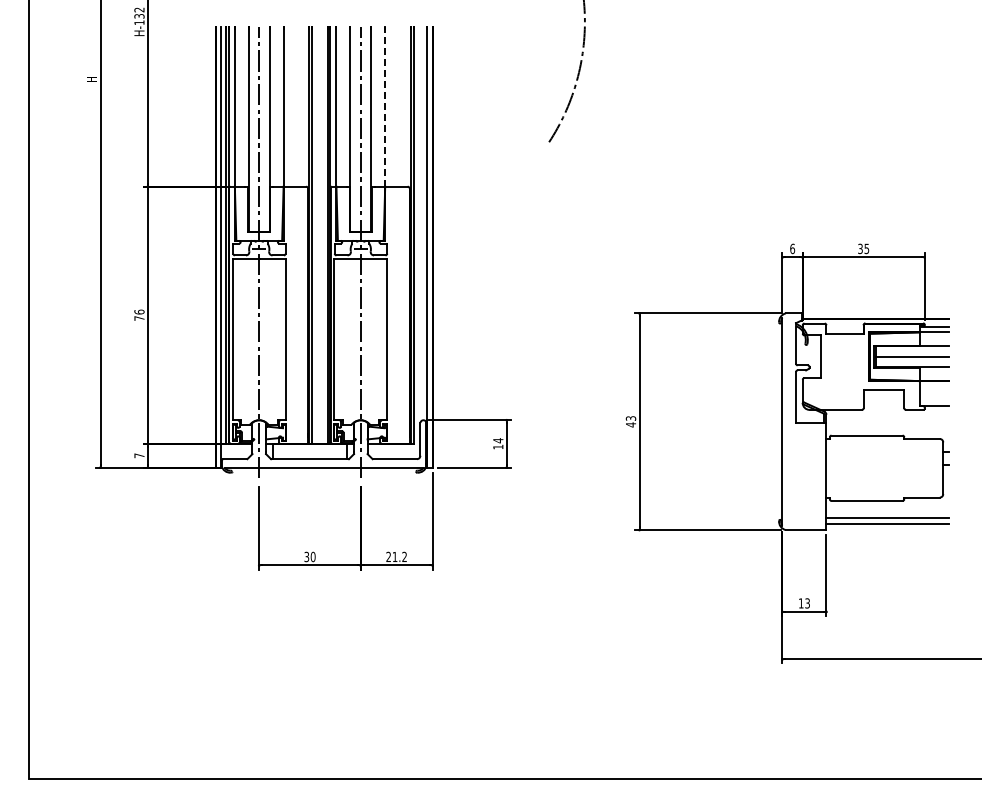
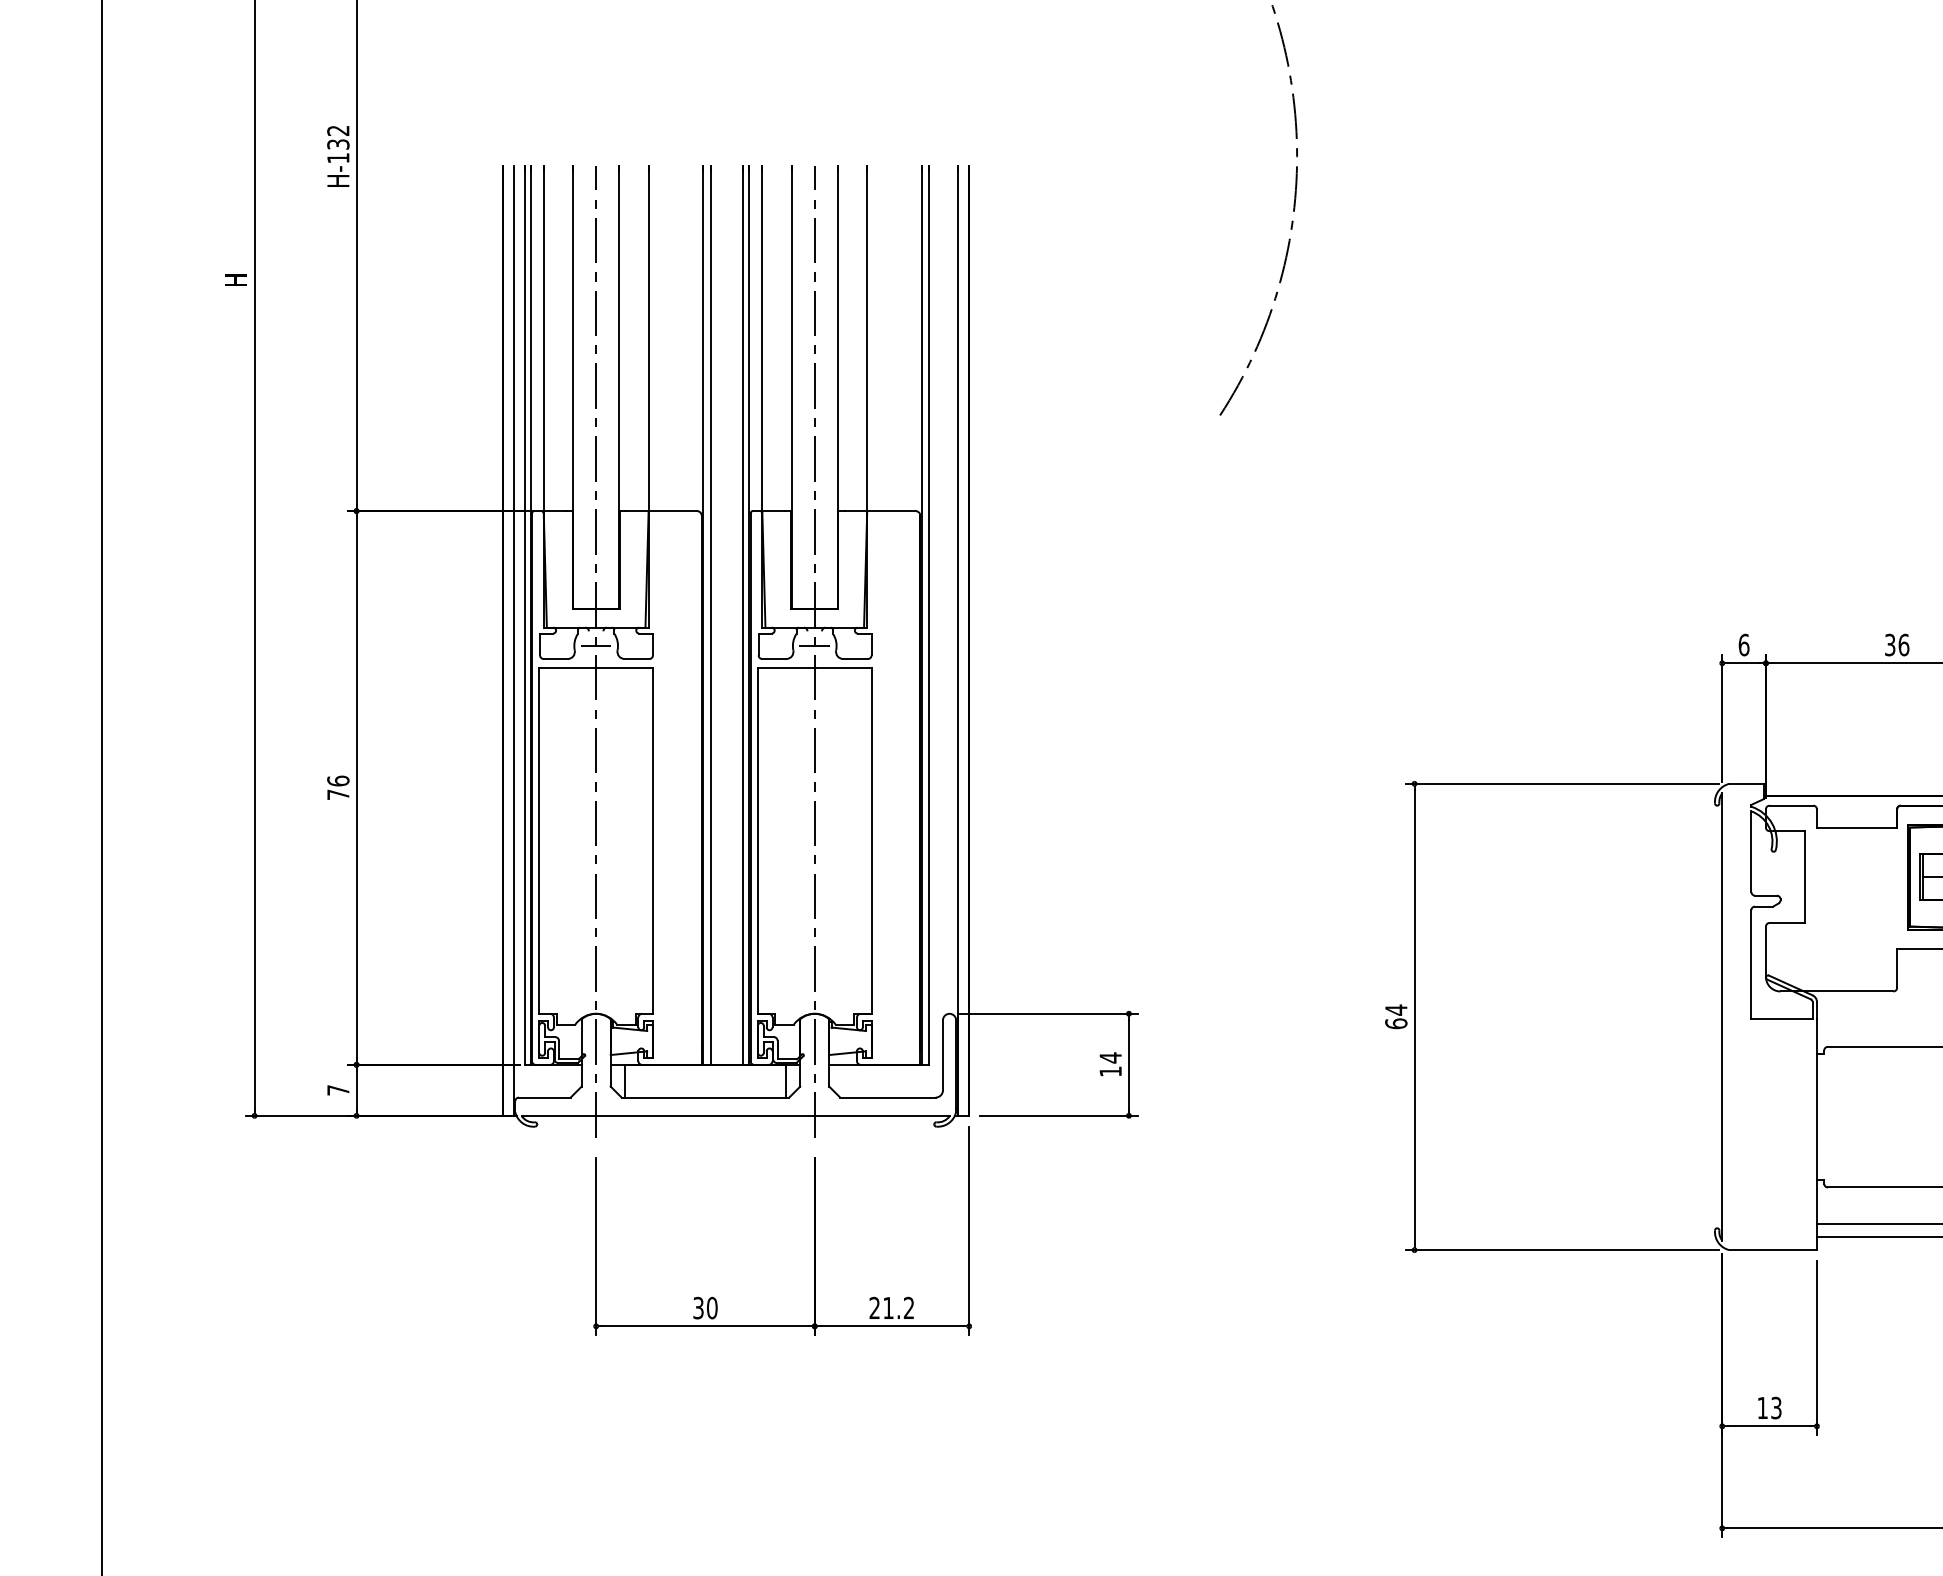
line: (385, 106) -> (867, 338), dashed -> solid
text: (866, 248) -> (1903, 644), 35 -> 36
text: (630, 421) -> (1395, 1016), 43 -> 64

